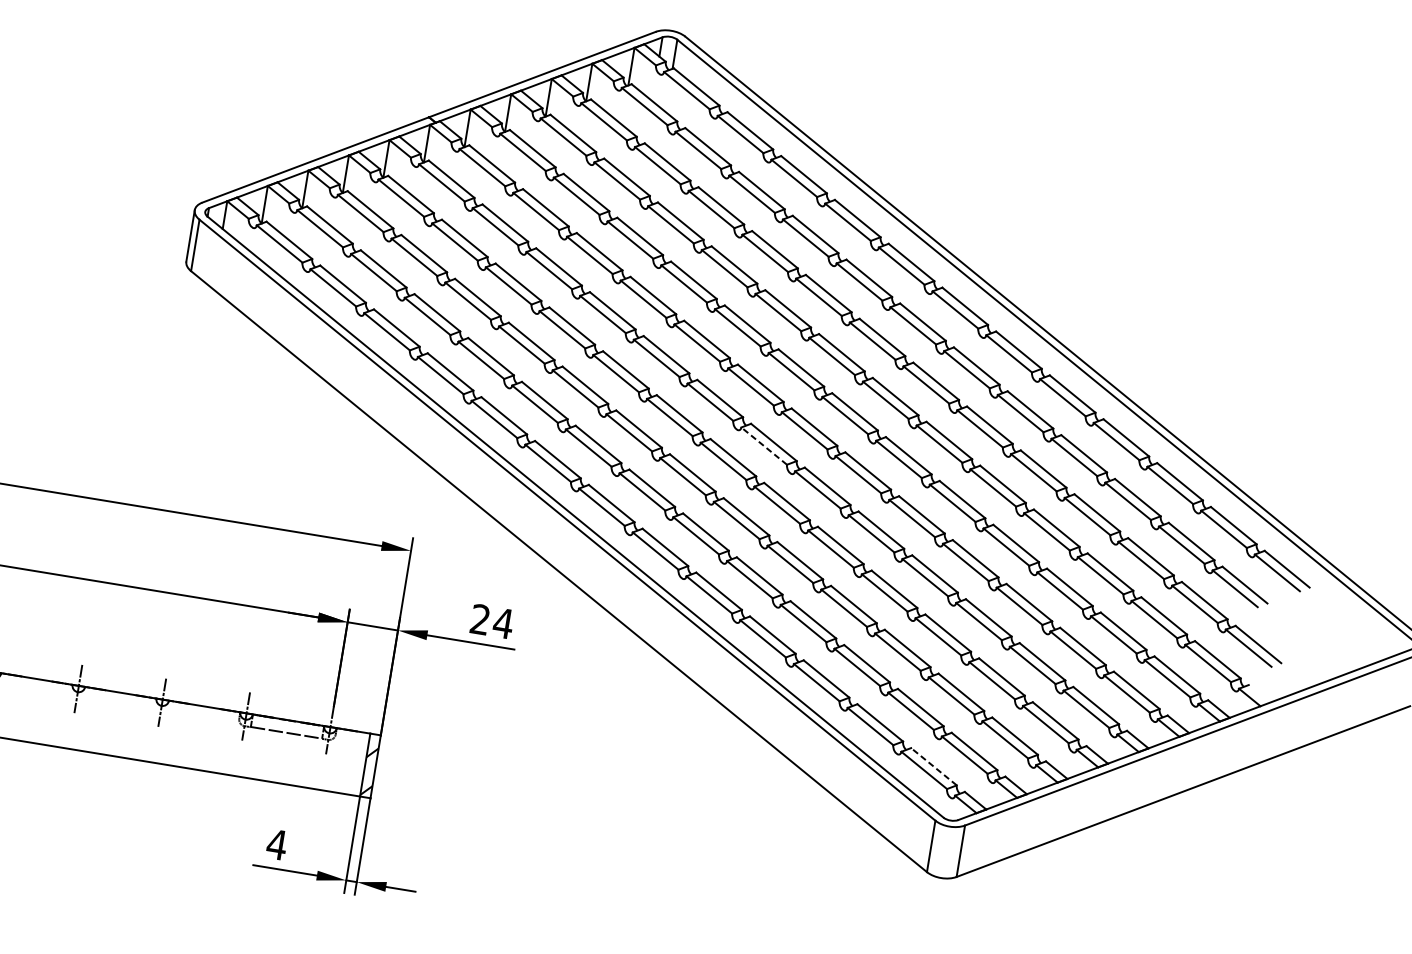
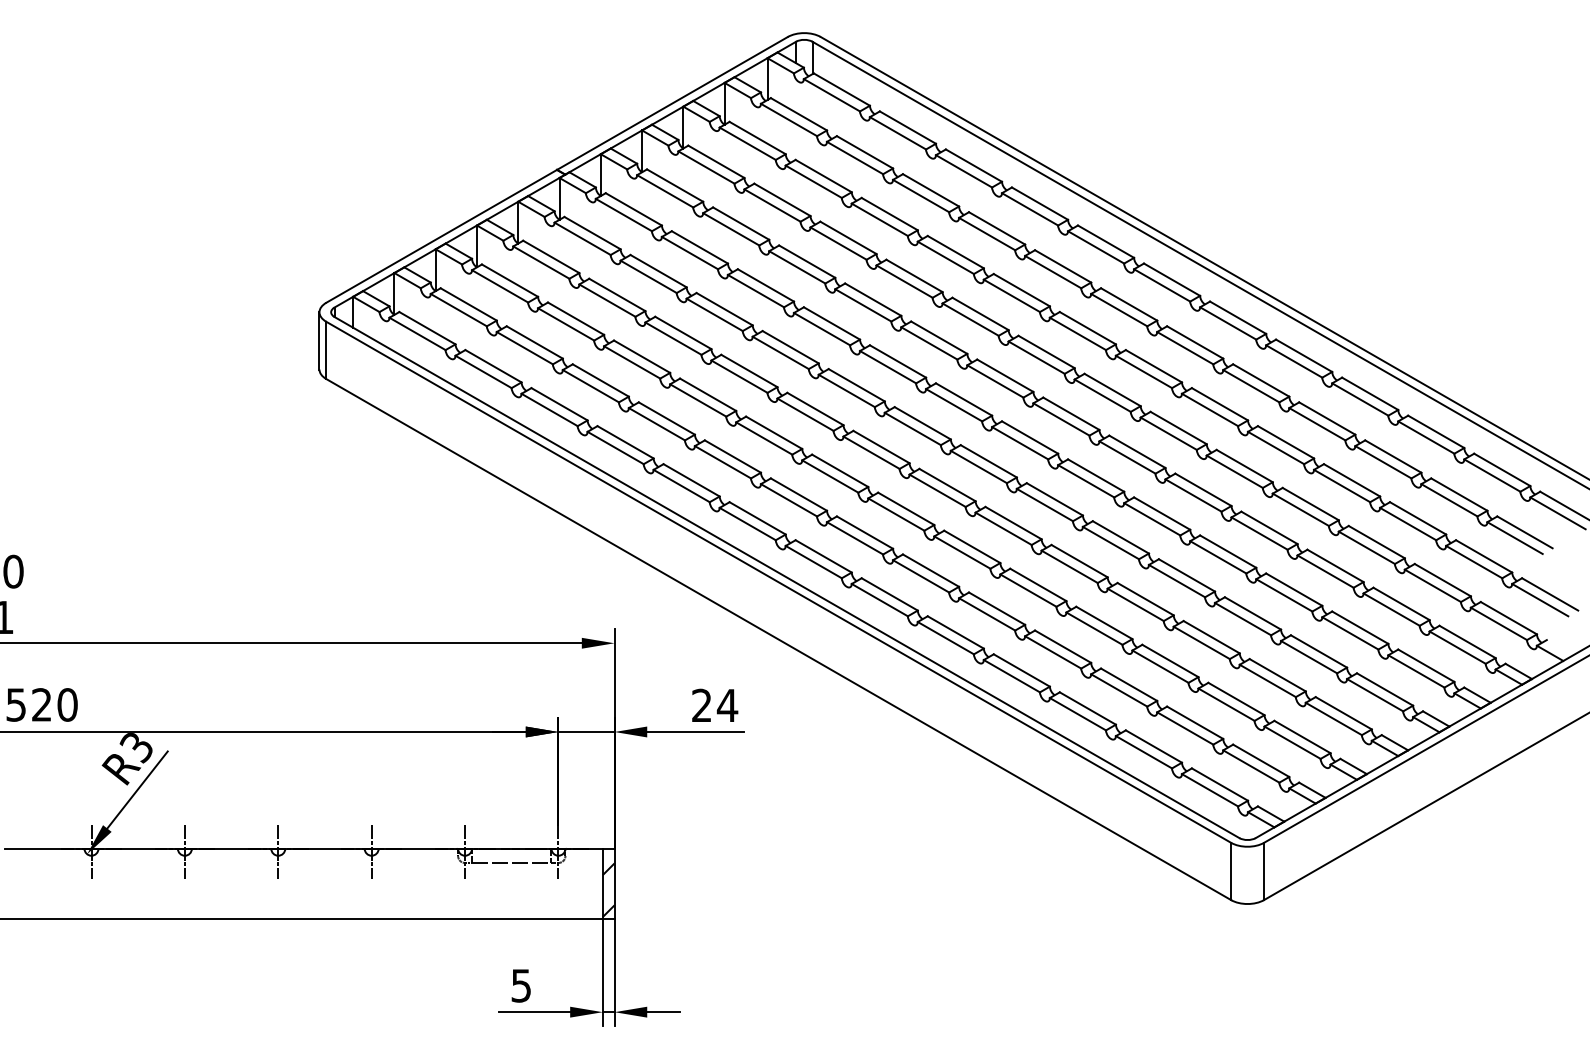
line: (763, 445) -> (978, 466), dashed -> solid
line: (933, 766) -> (1219, 784), dashed -> solid
text: (276, 844) -> (520, 985), 4 -> 5

